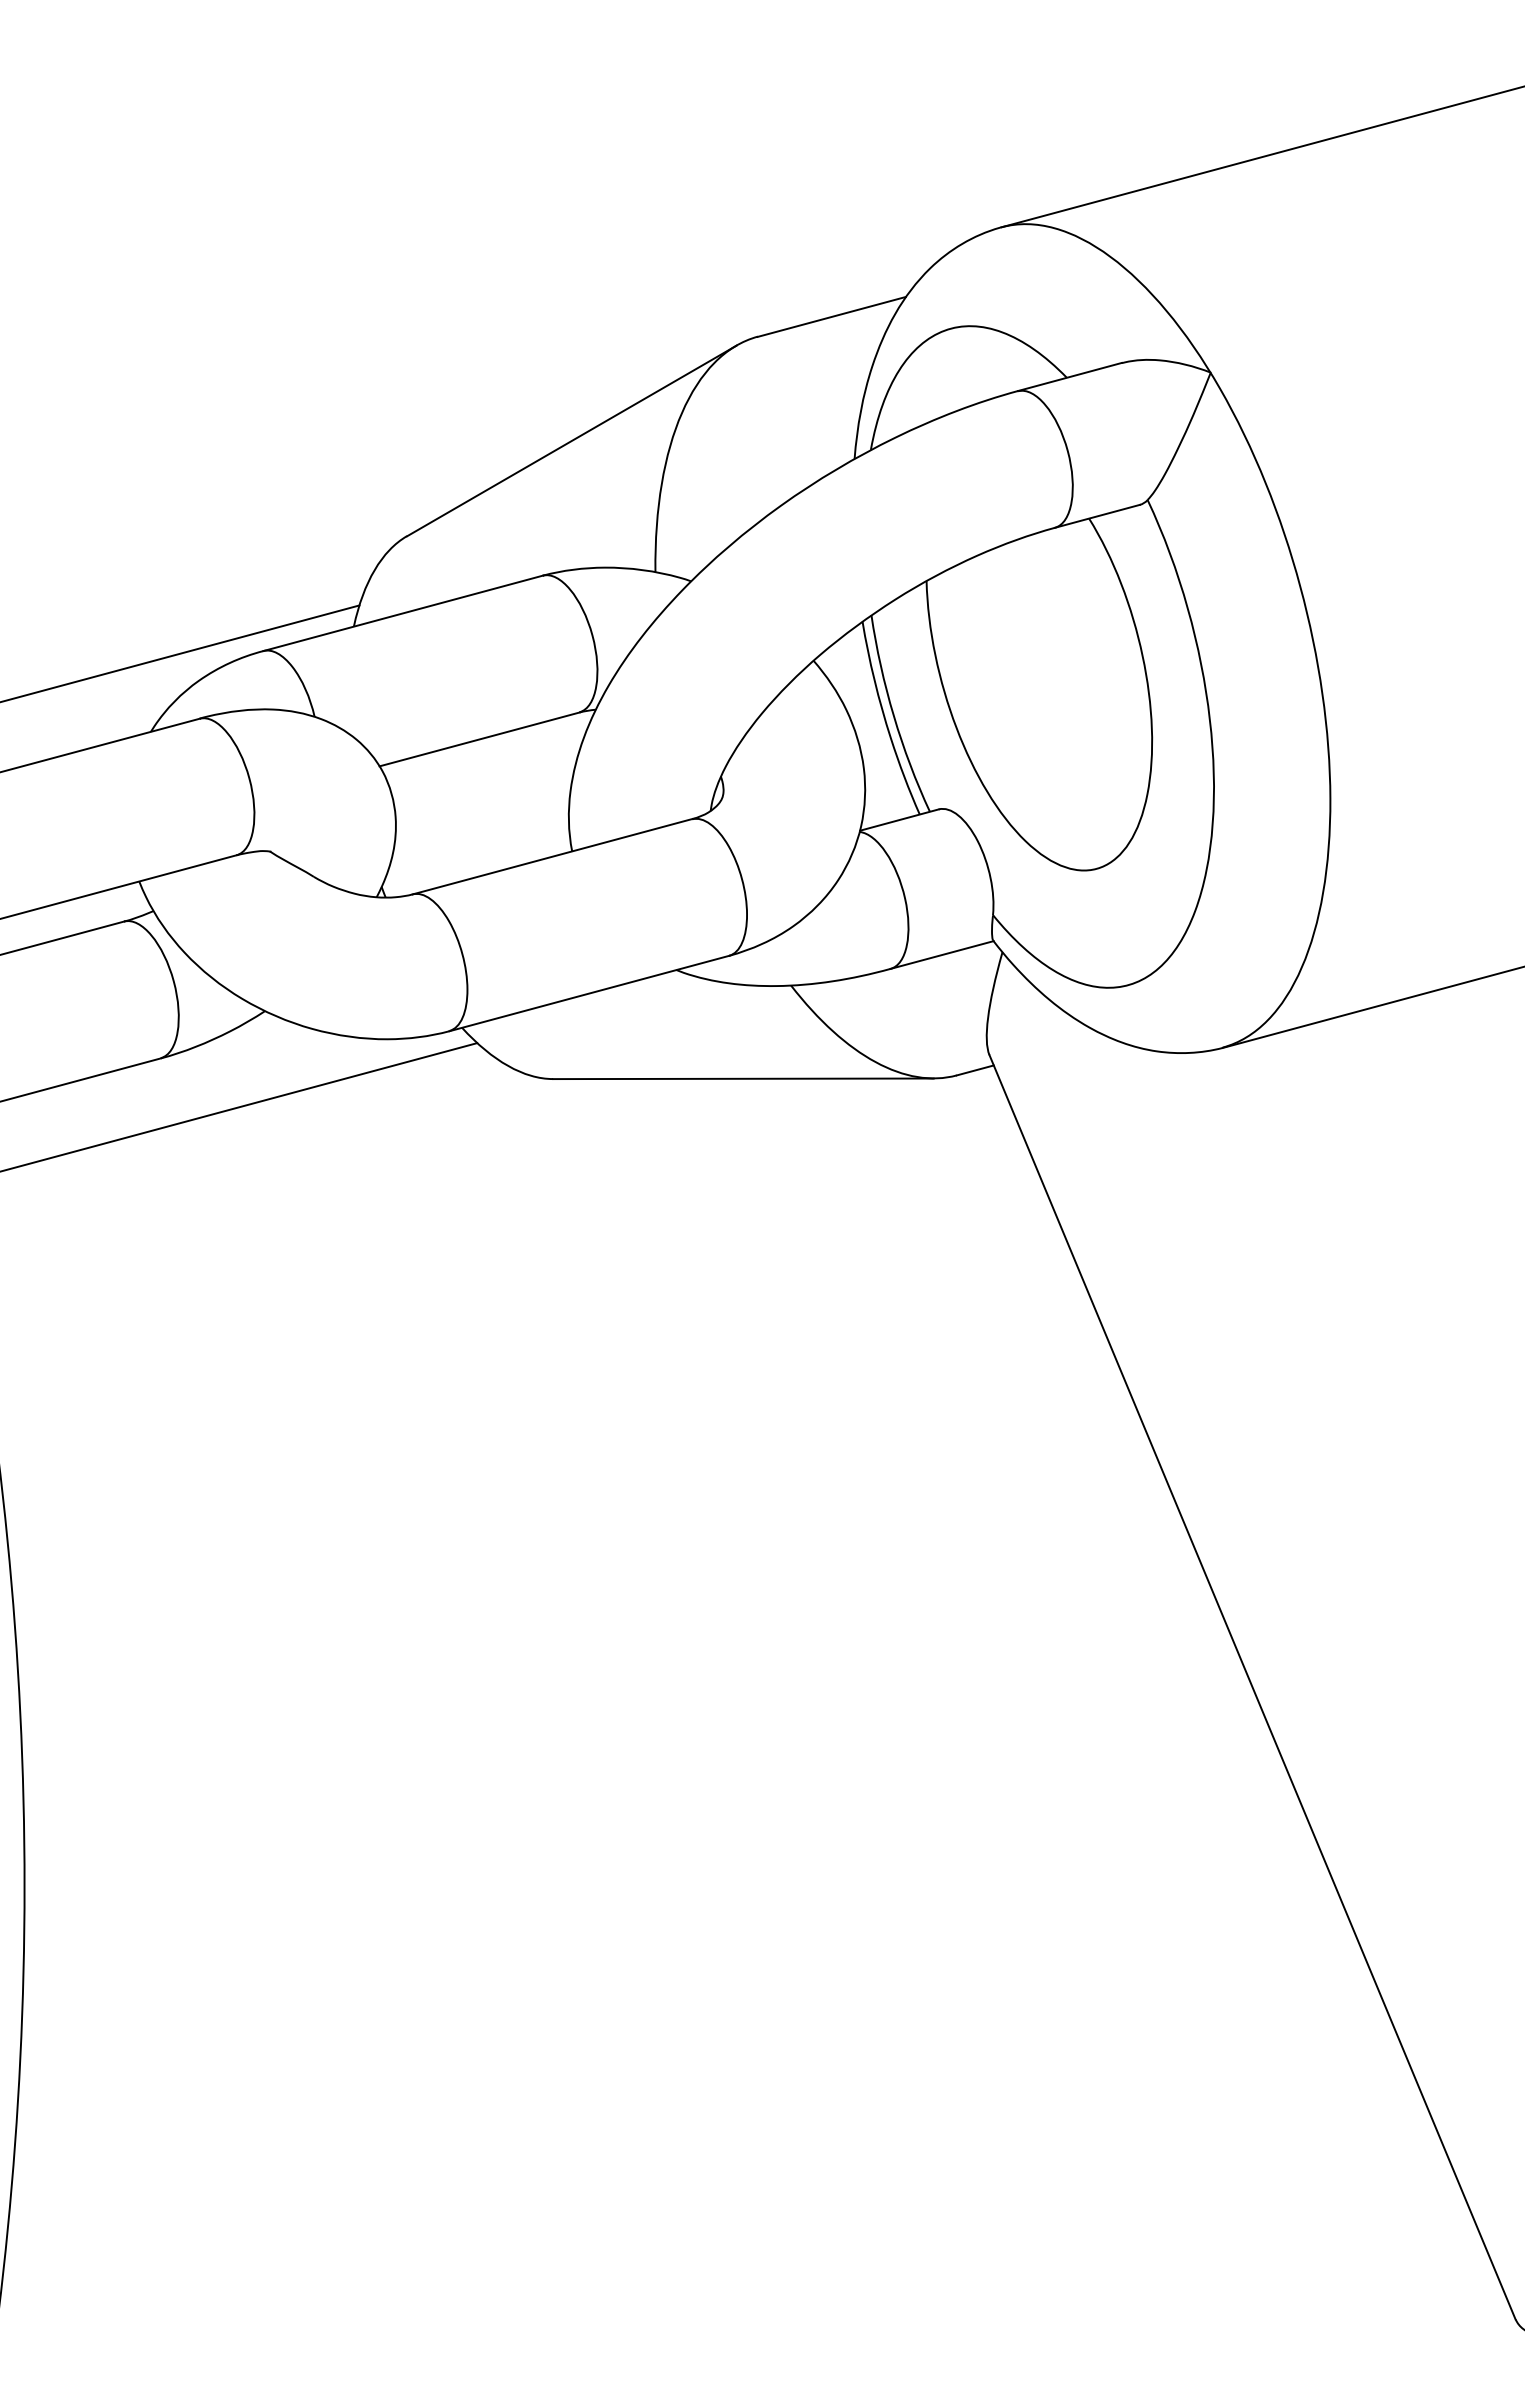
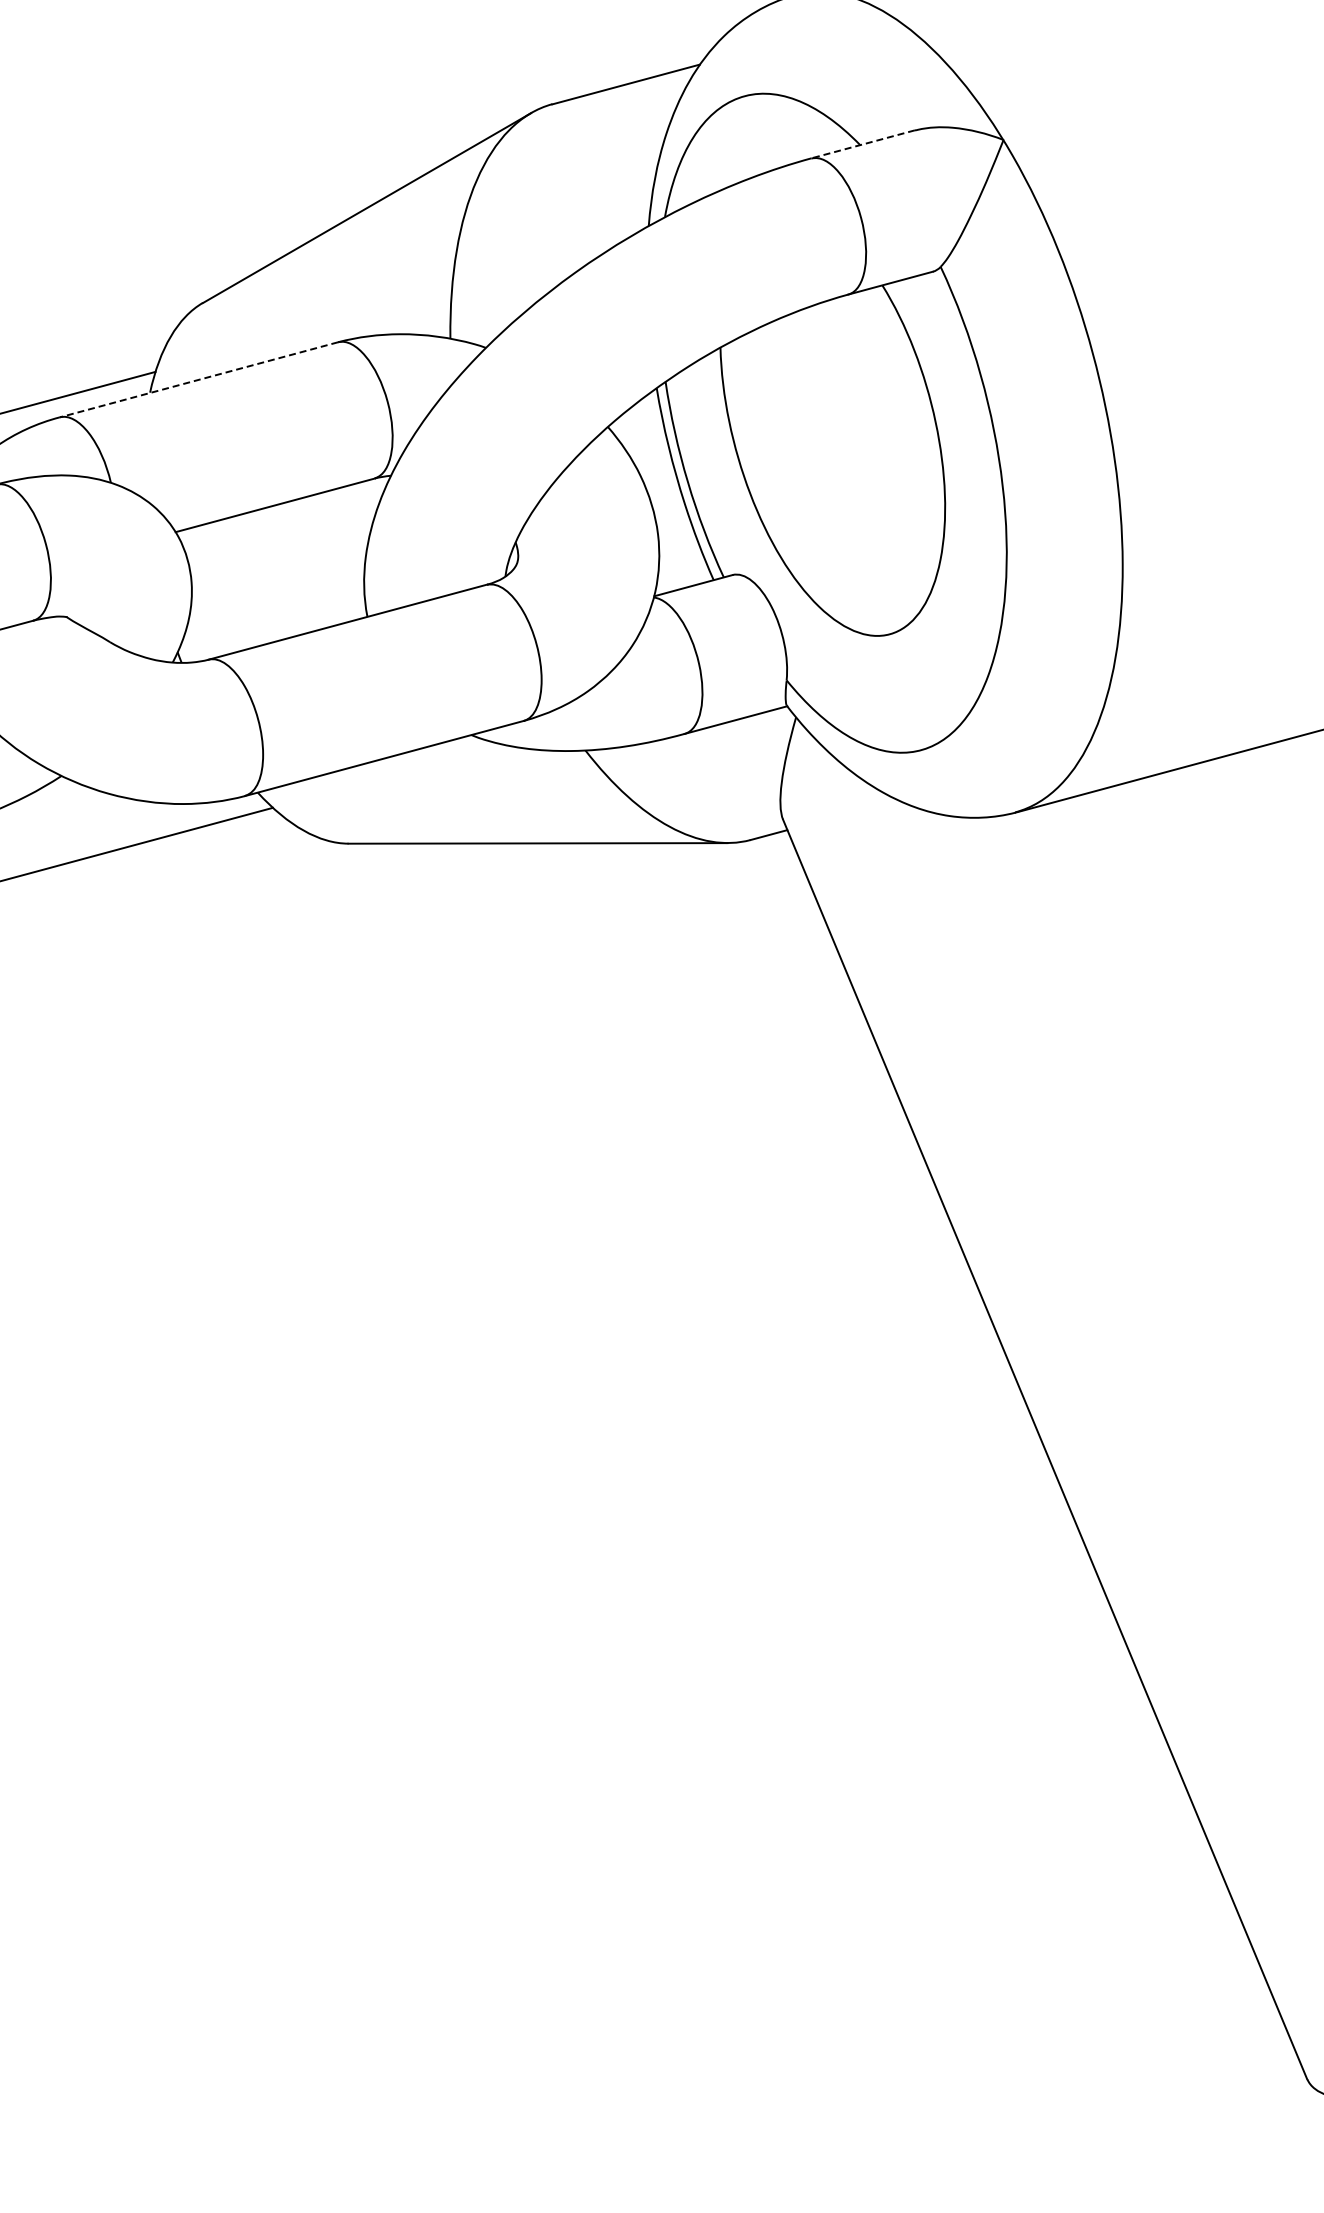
line: (1069, 377) -> (862, 144), solid -> dashed
line: (403, 613) -> (199, 379), solid -> dashed

